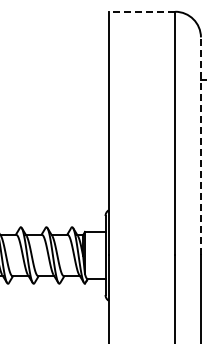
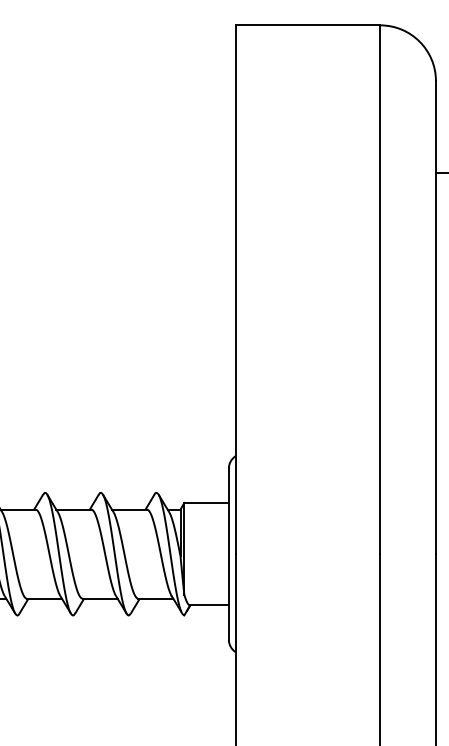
line: (141, 11) -> (306, 24), dashed -> solid
line: (200, 145) -> (434, 315), dashed -> solid

